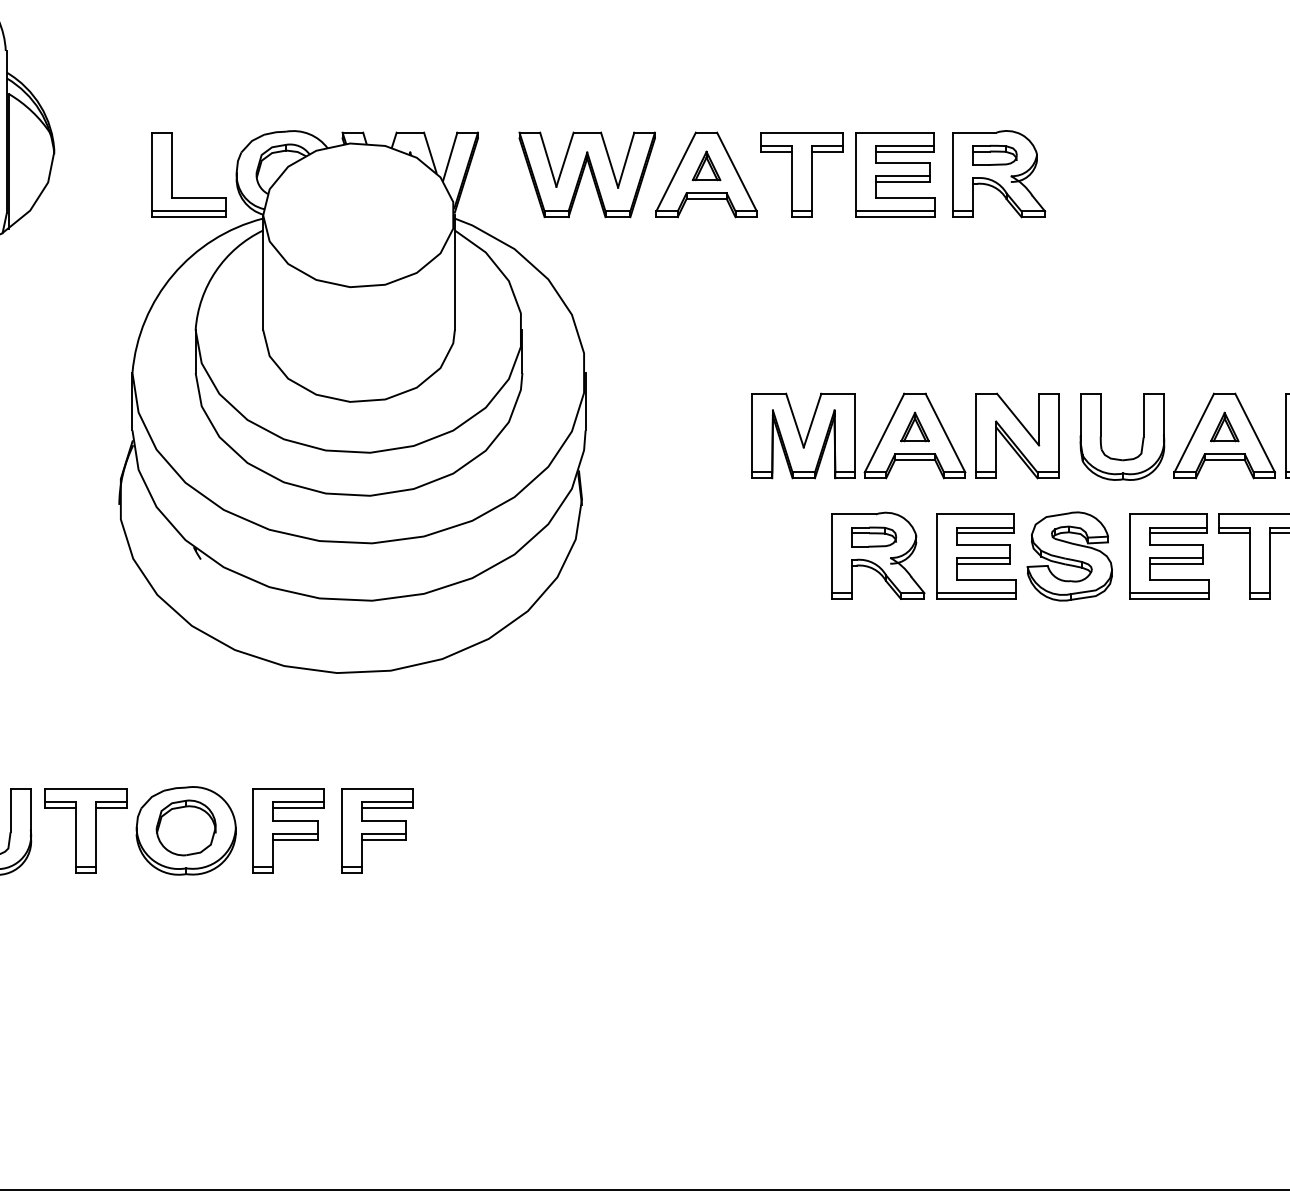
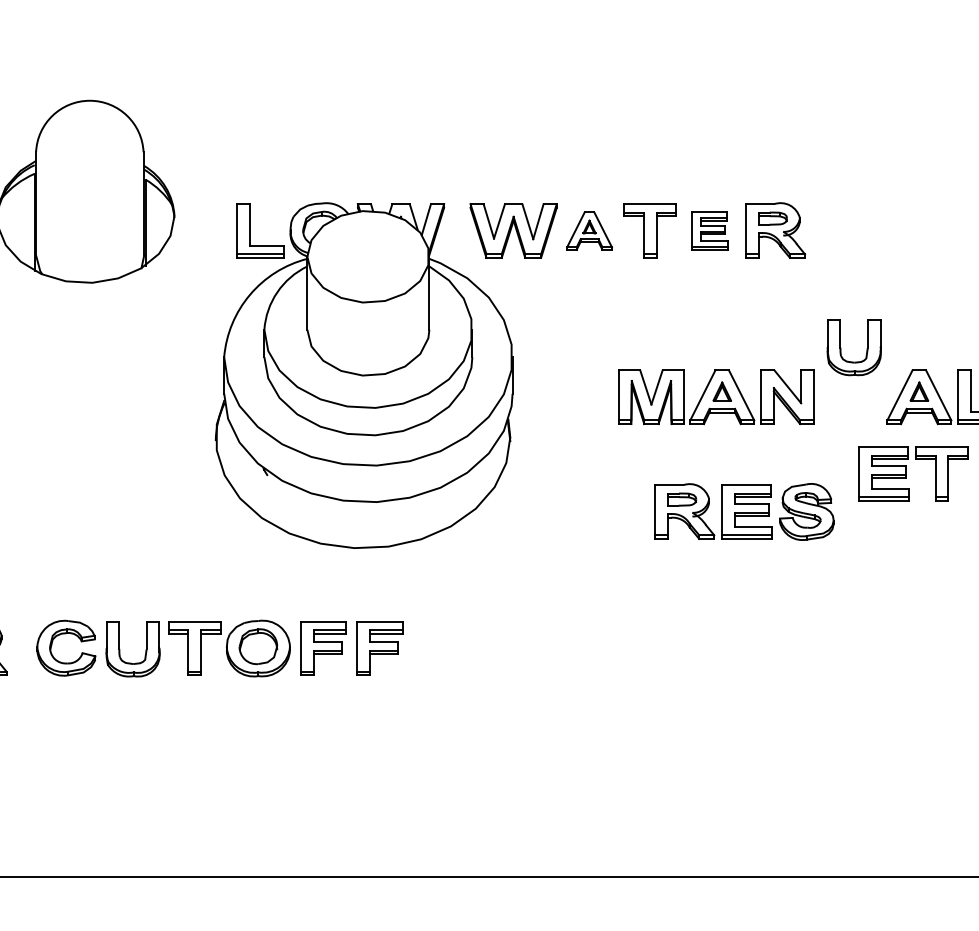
part: (706, 173) -> (589, 230), size x0.7
part: (894, 173) -> (709, 230), size x0.7
part: (1102, 436) -> (841, 347), moved
part: (971, 555) -> (744, 511), moved

